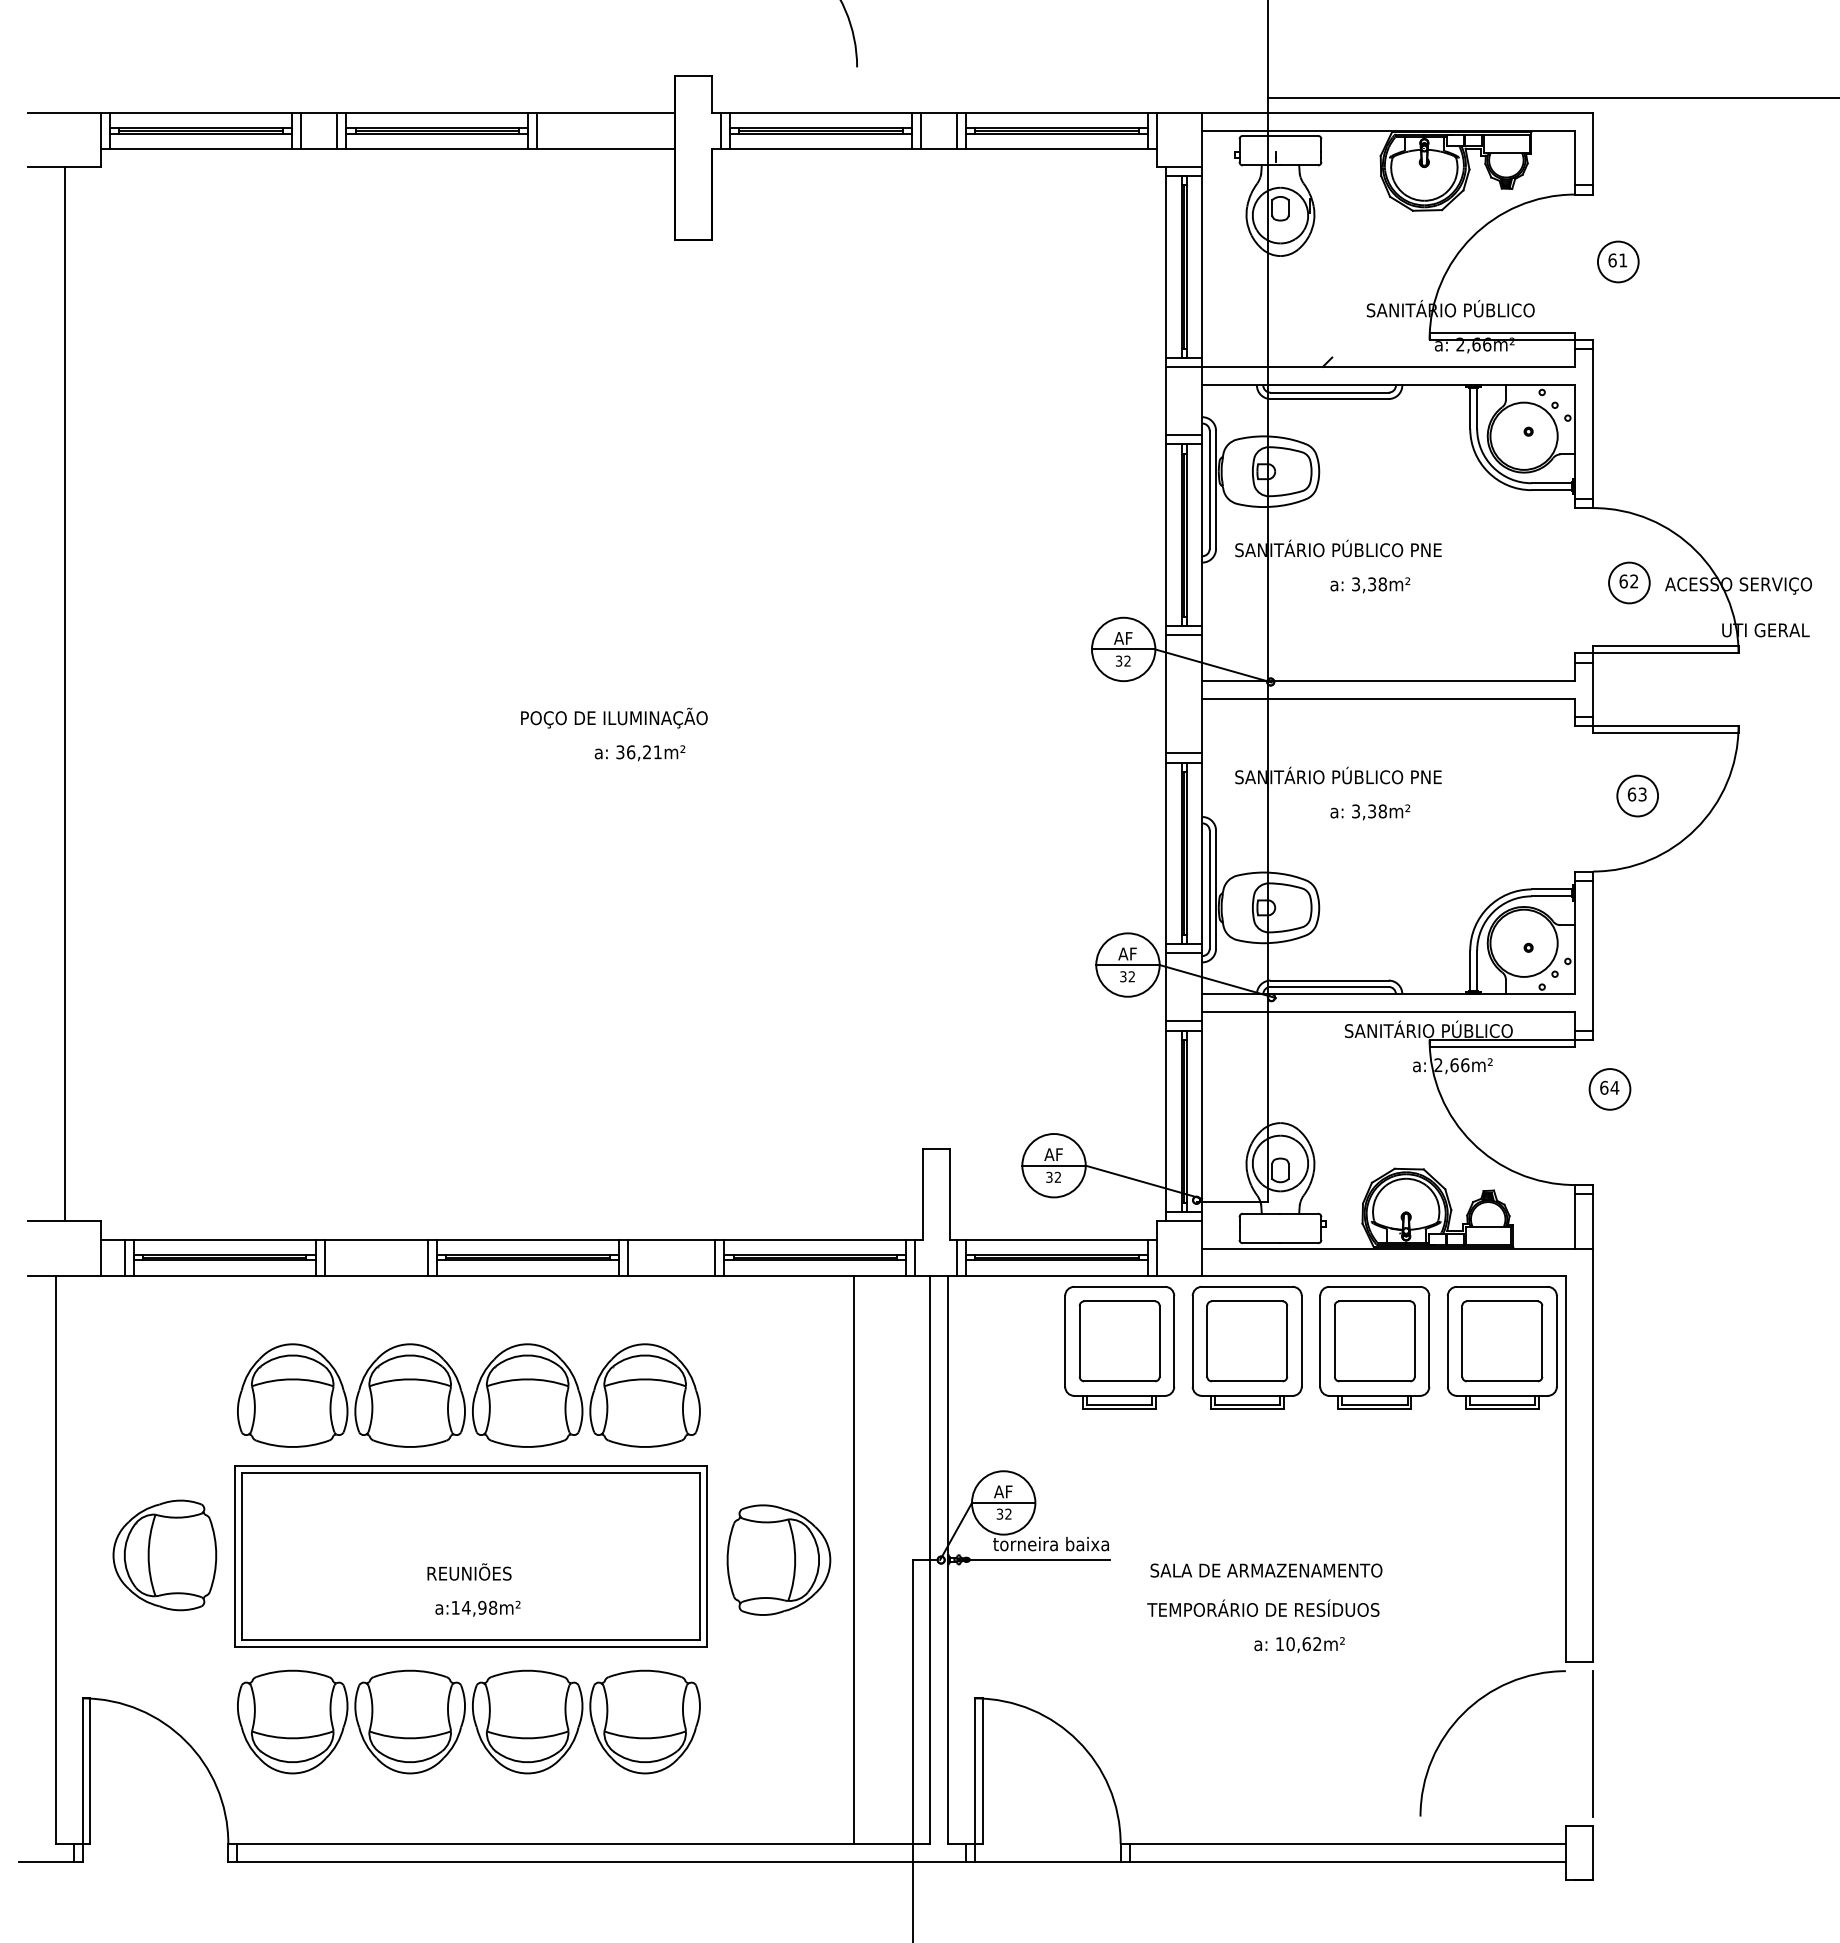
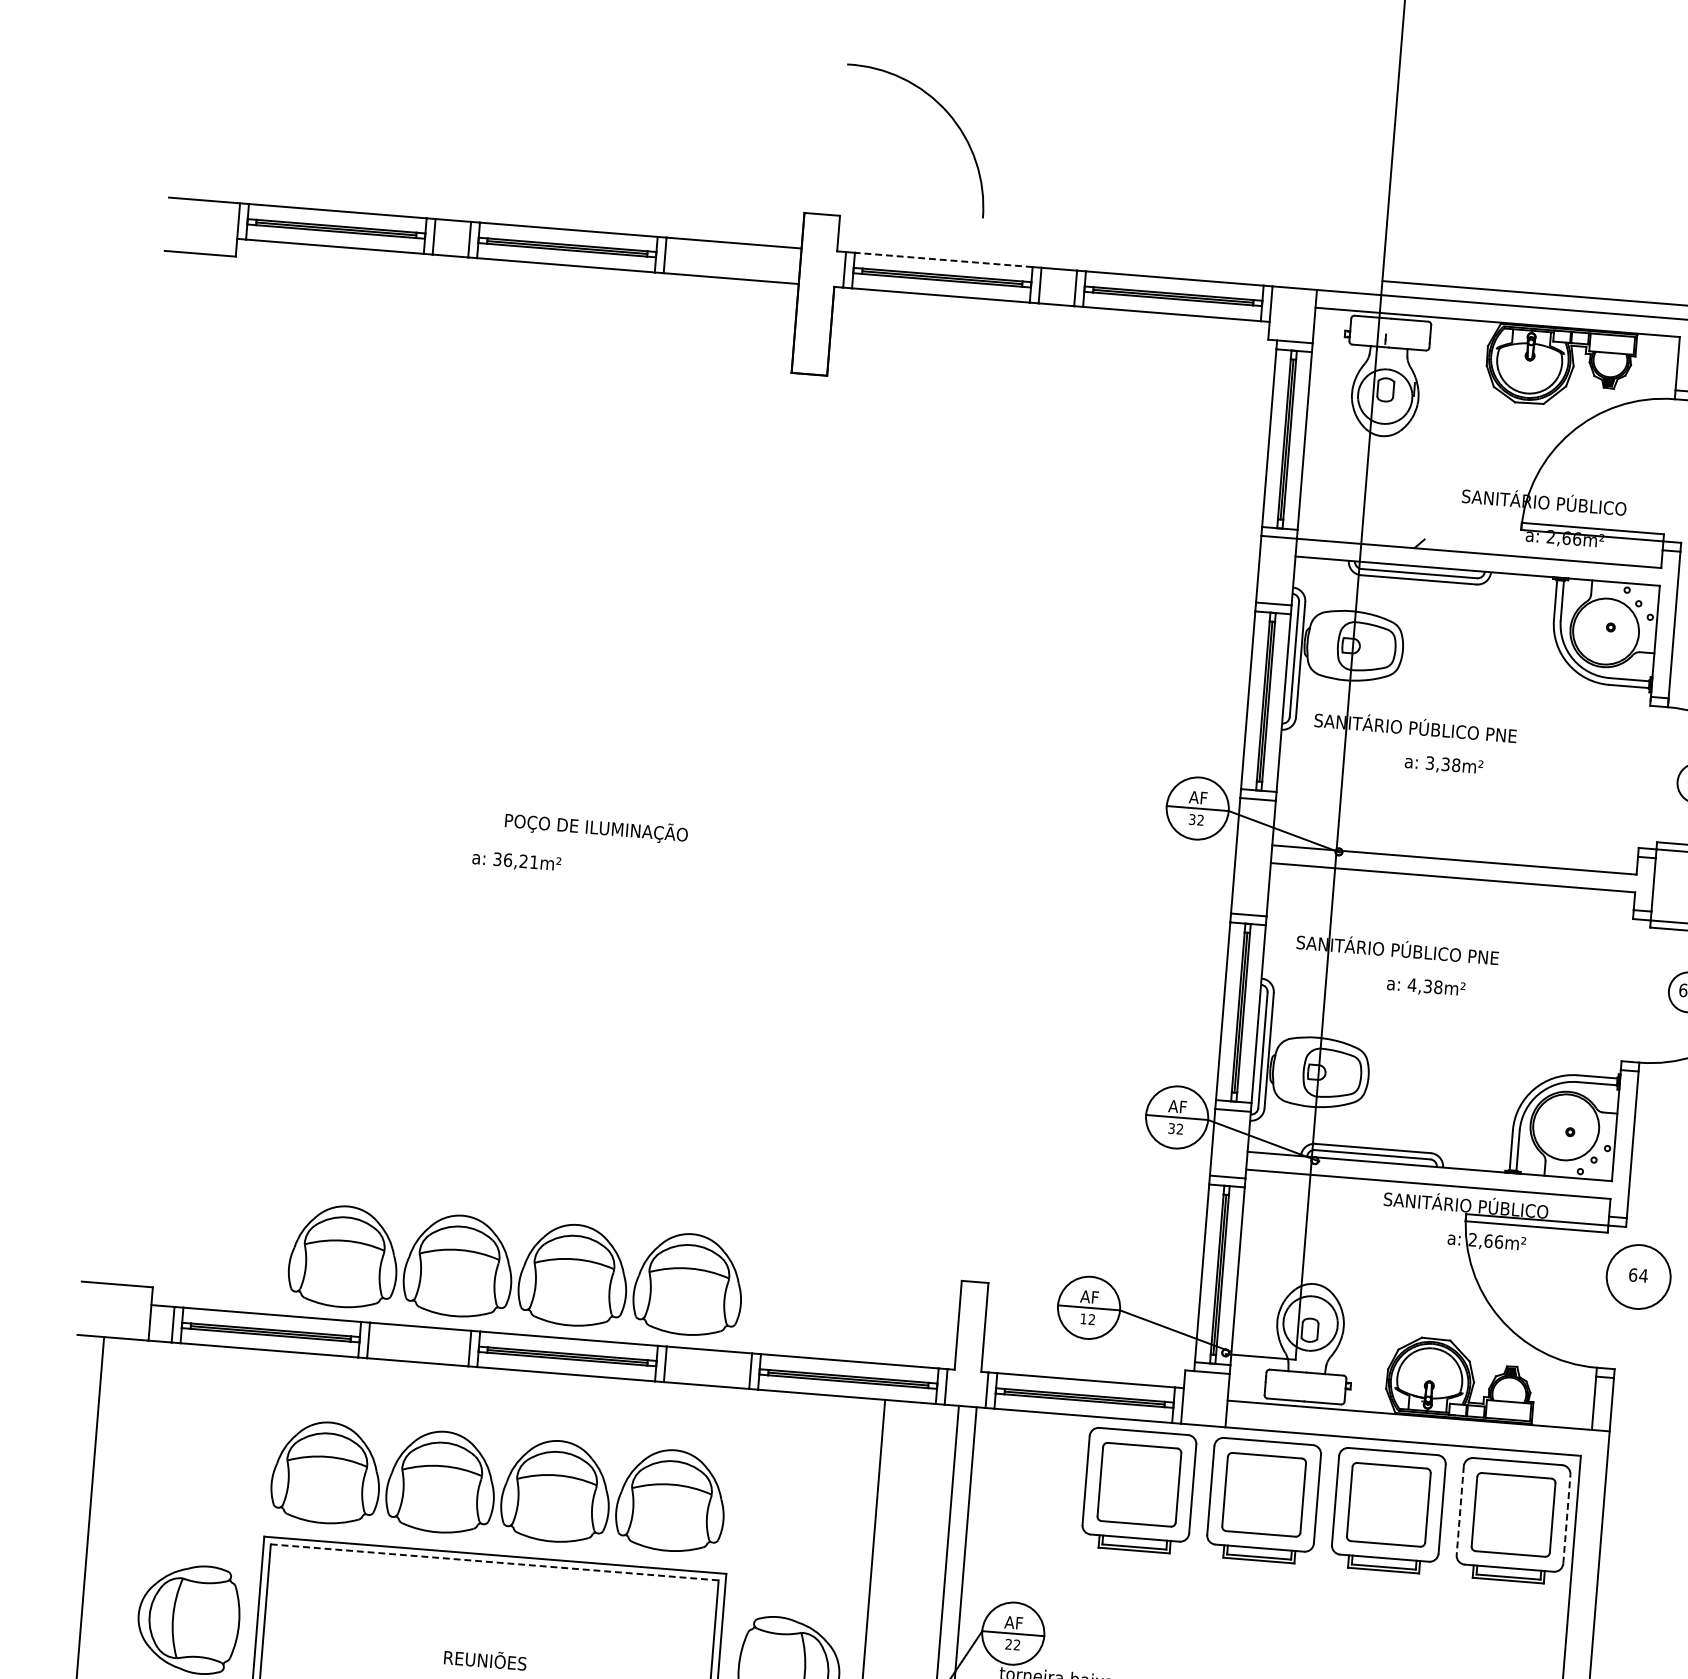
line: (820, 112) -> (943, 259), solid -> dashed
line: (64, 694) -> (158, 769), removed
text: (614, 717) -> (596, 827), moved
text: (639, 753) -> (516, 861), moved
text: (1355, 811) -> (1411, 985), 3,38m² -> 4,38m²
circle: (1609, 1089) -> (1638, 1277), size x1.6
part: (468, 1174) -> (515, 1270), added
text: (1049, 1176) -> (1083, 1318), 32 -> 12
line: (1556, 1340) -> (1566, 1518), solid -> dashed
line: (1447, 1341) -> (1459, 1510), solid -> dashed
line: (471, 1472) -> (495, 1562), solid -> dashed
text: (999, 1514) -> (1008, 1644), 32 -> 22

